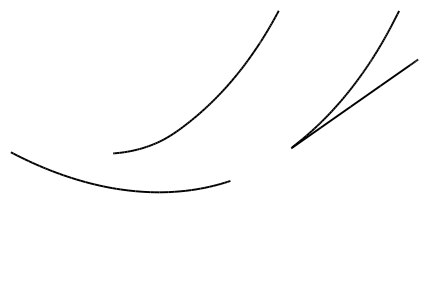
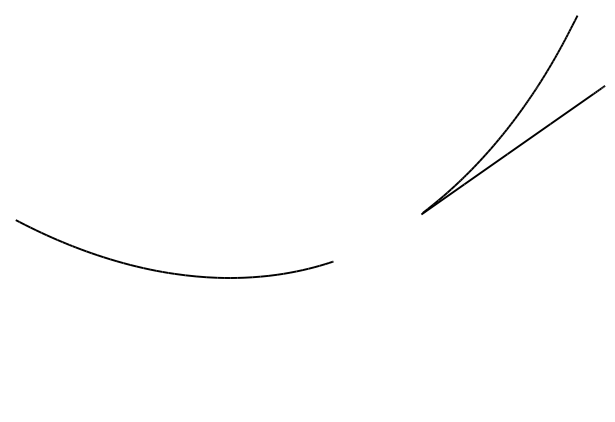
curve: (213, 99) -> (308, 143), removed

